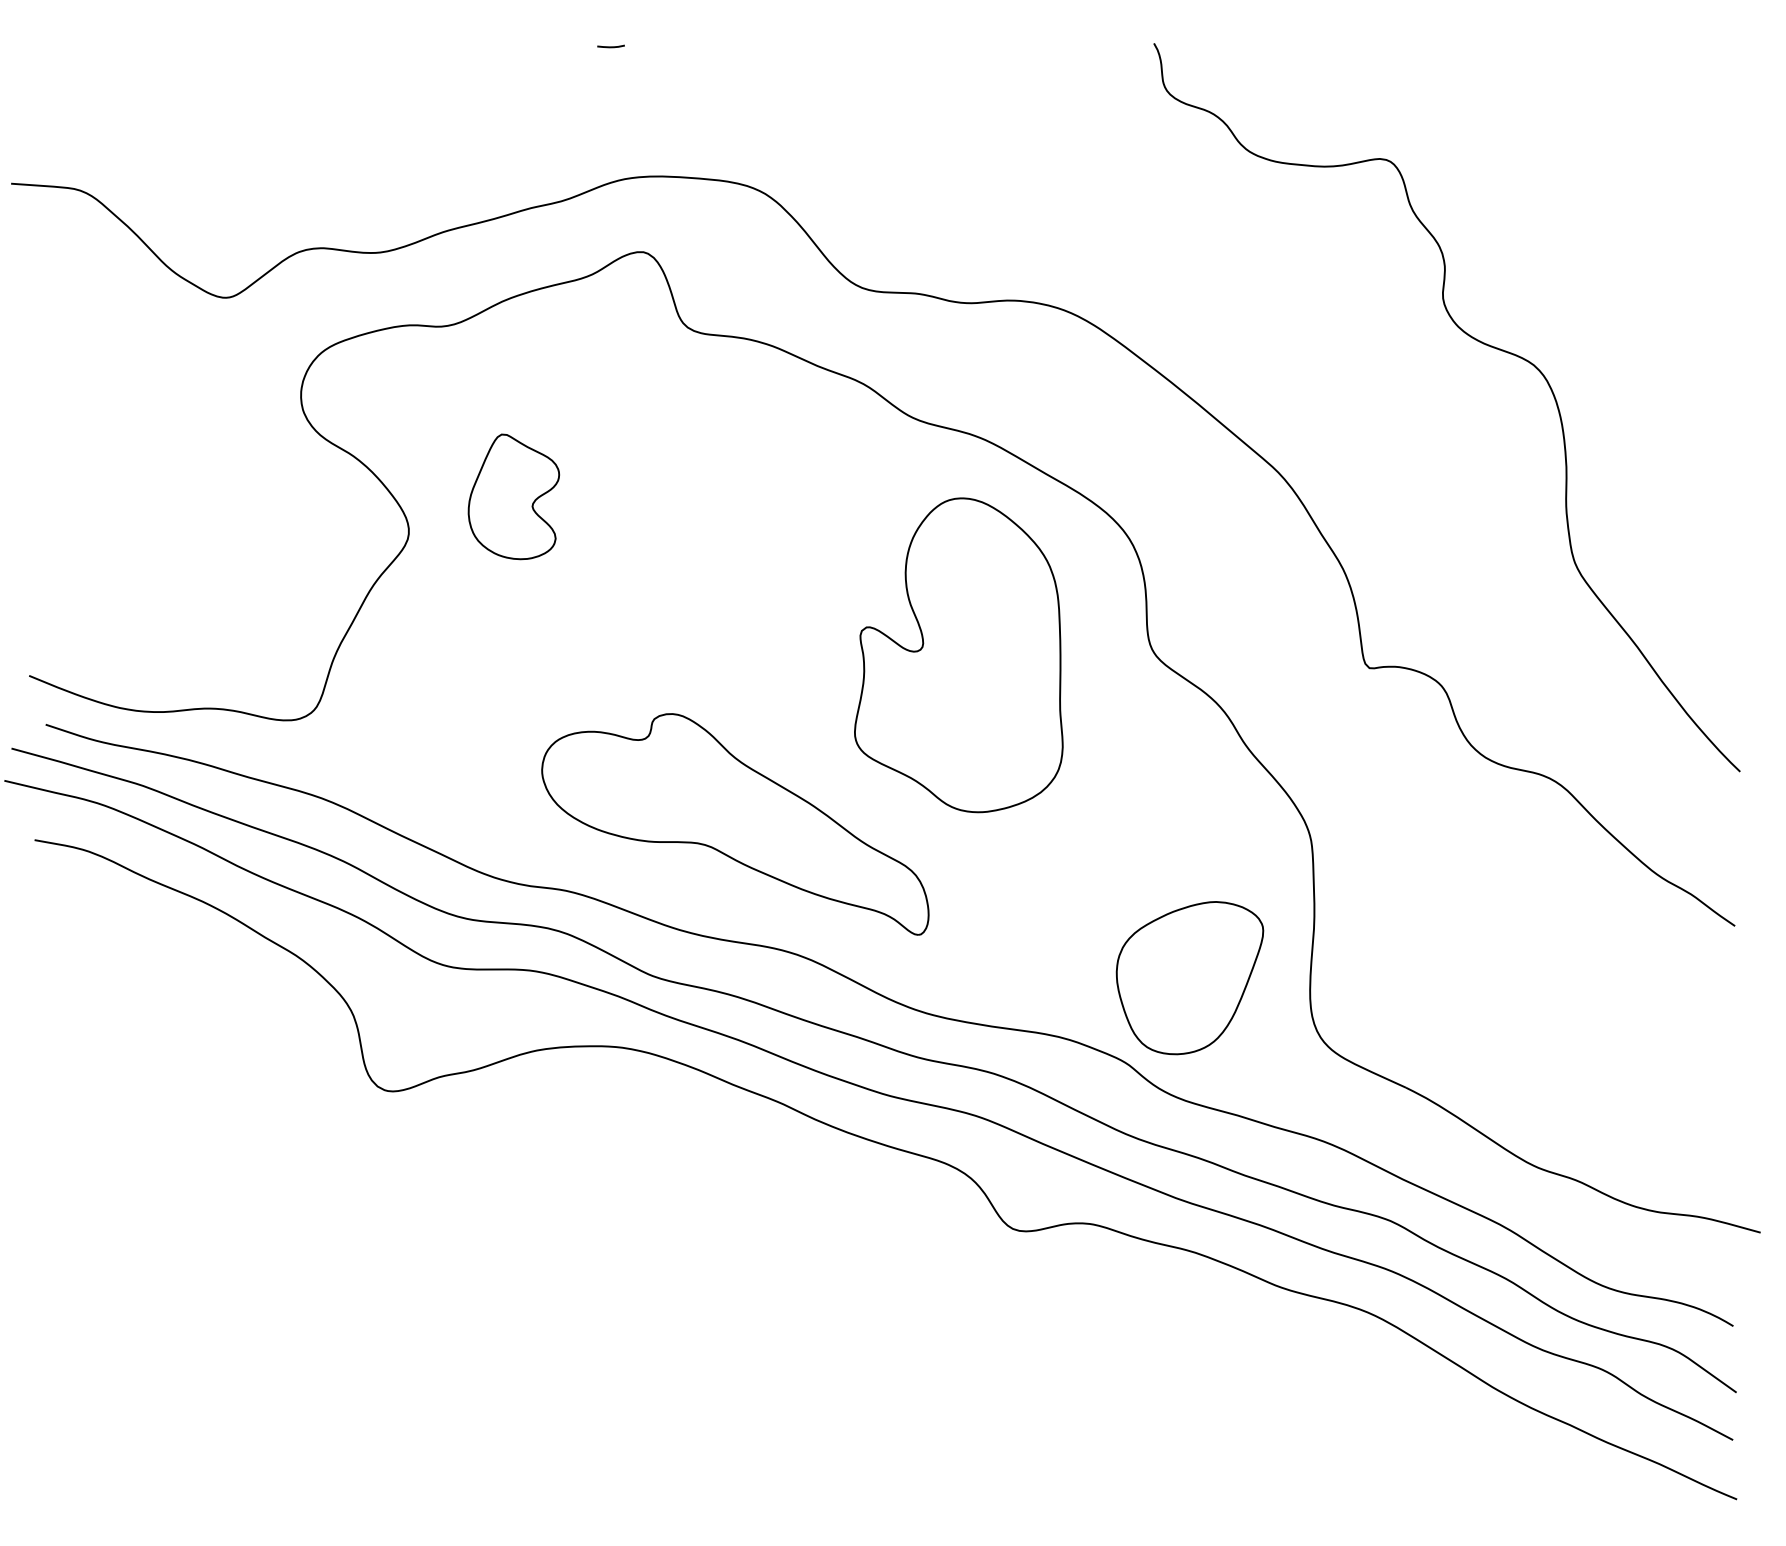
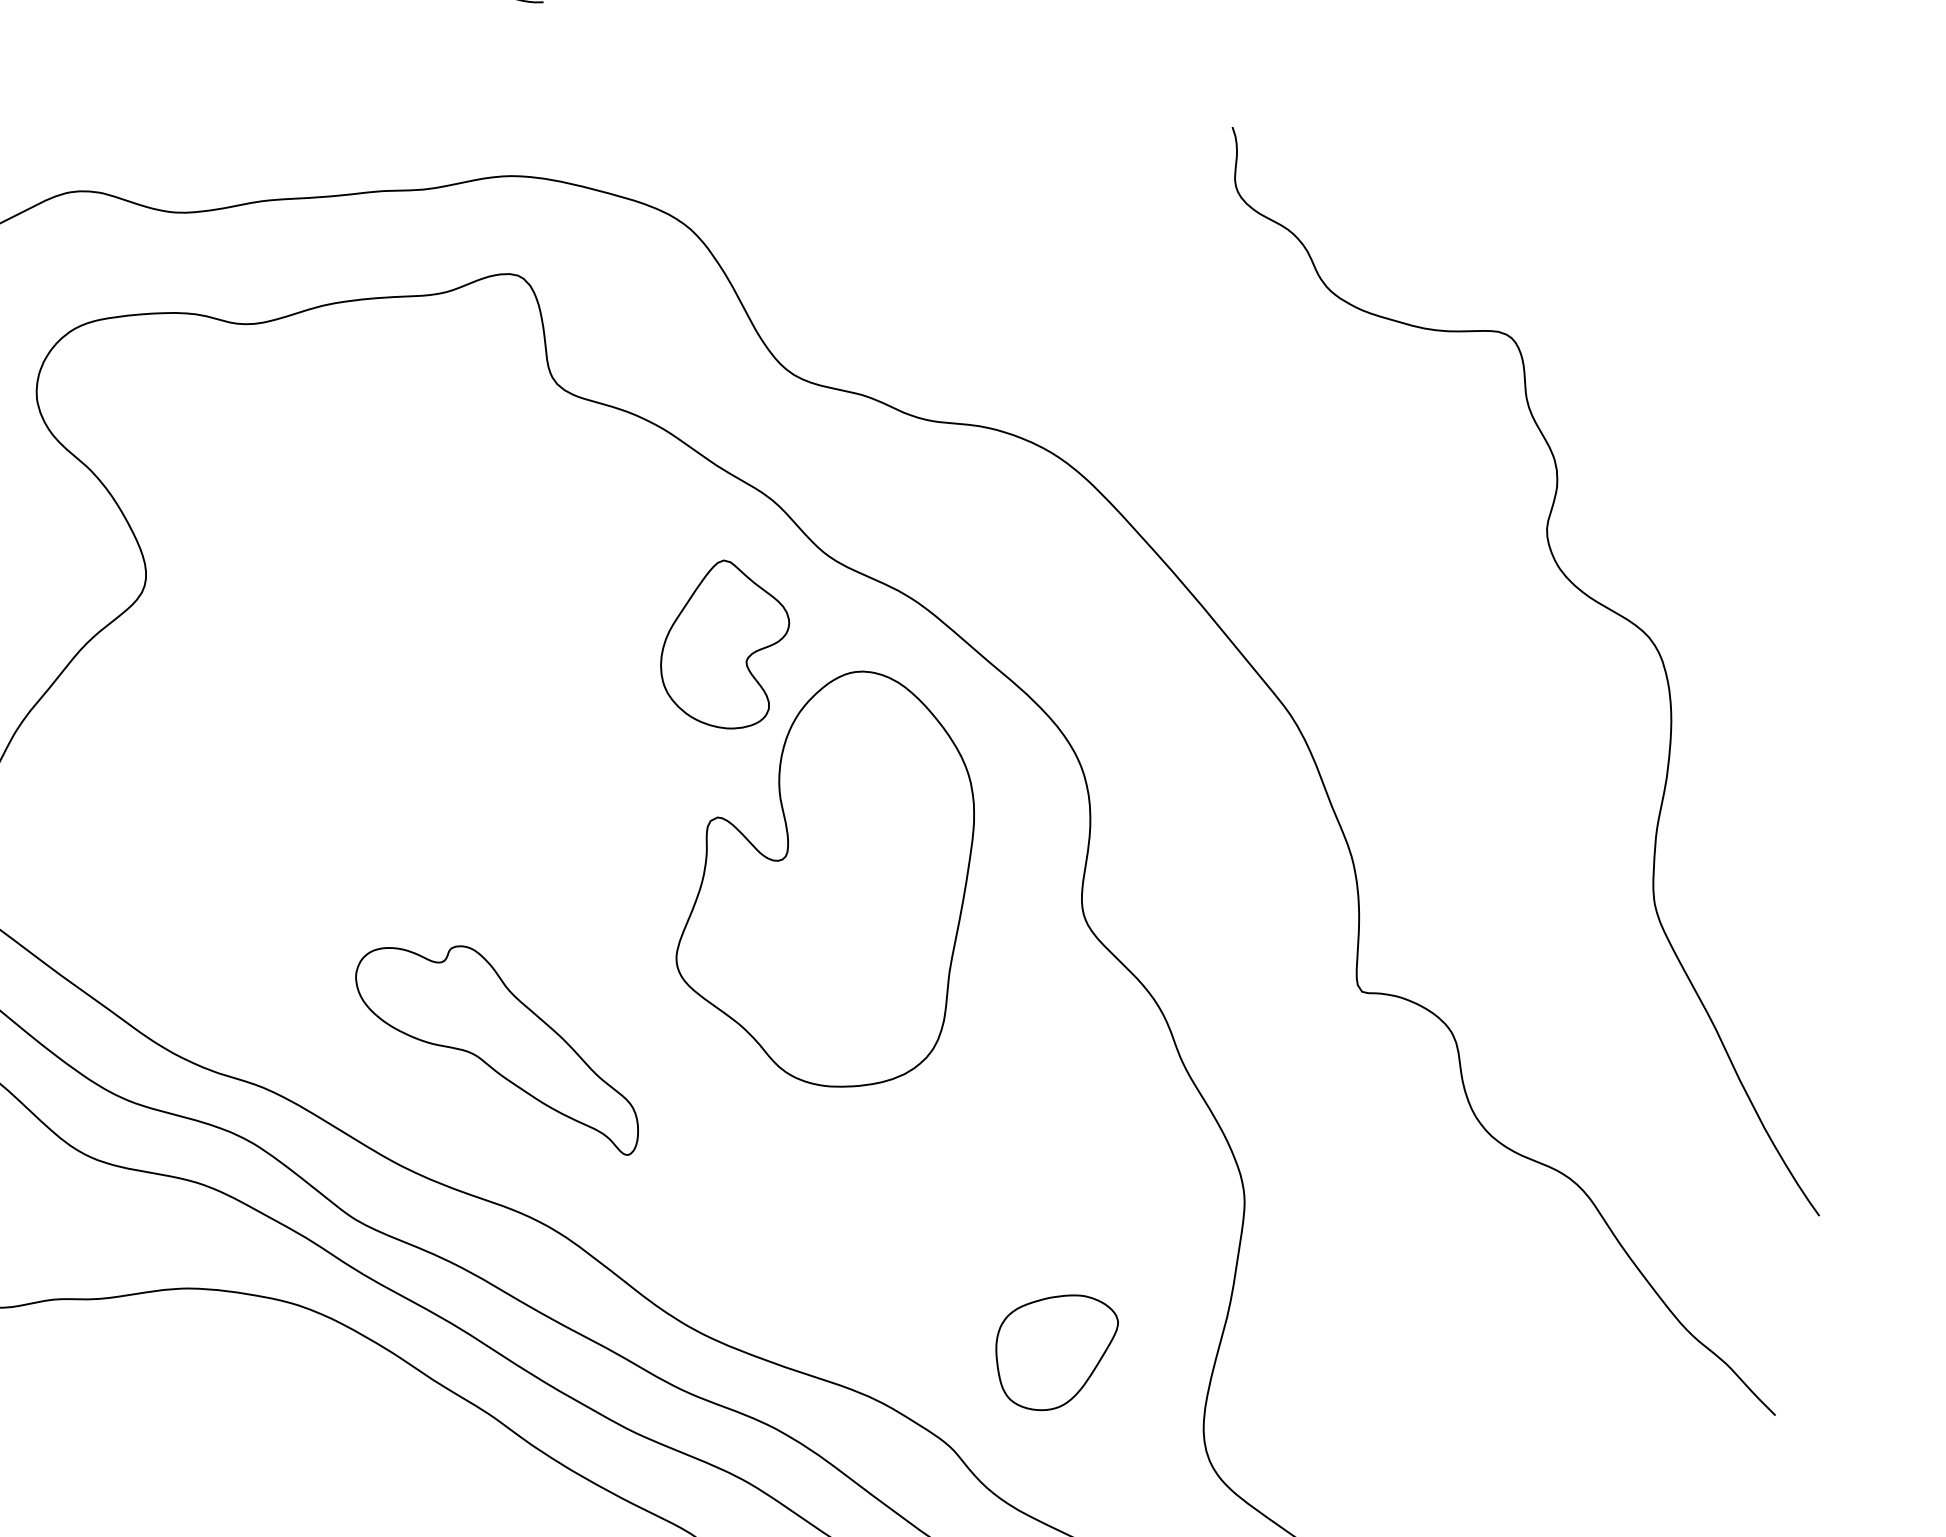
part: (513, 496) -> (724, 643), moved
part: (735, 824) -> (499, 1042), size x0.6
part: (1189, 978) -> (1053, 1352), size x0.6

